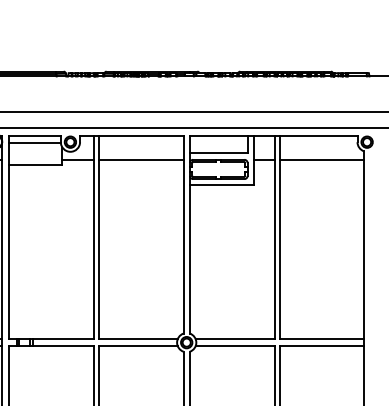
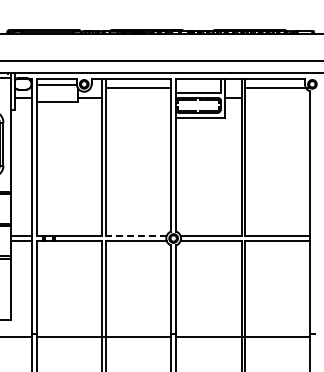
line: (140, 159) -> (138, 87), moved
line: (321, 159) -> (277, 87), moved
line: (137, 340) -> (135, 236), solid -> dashed

